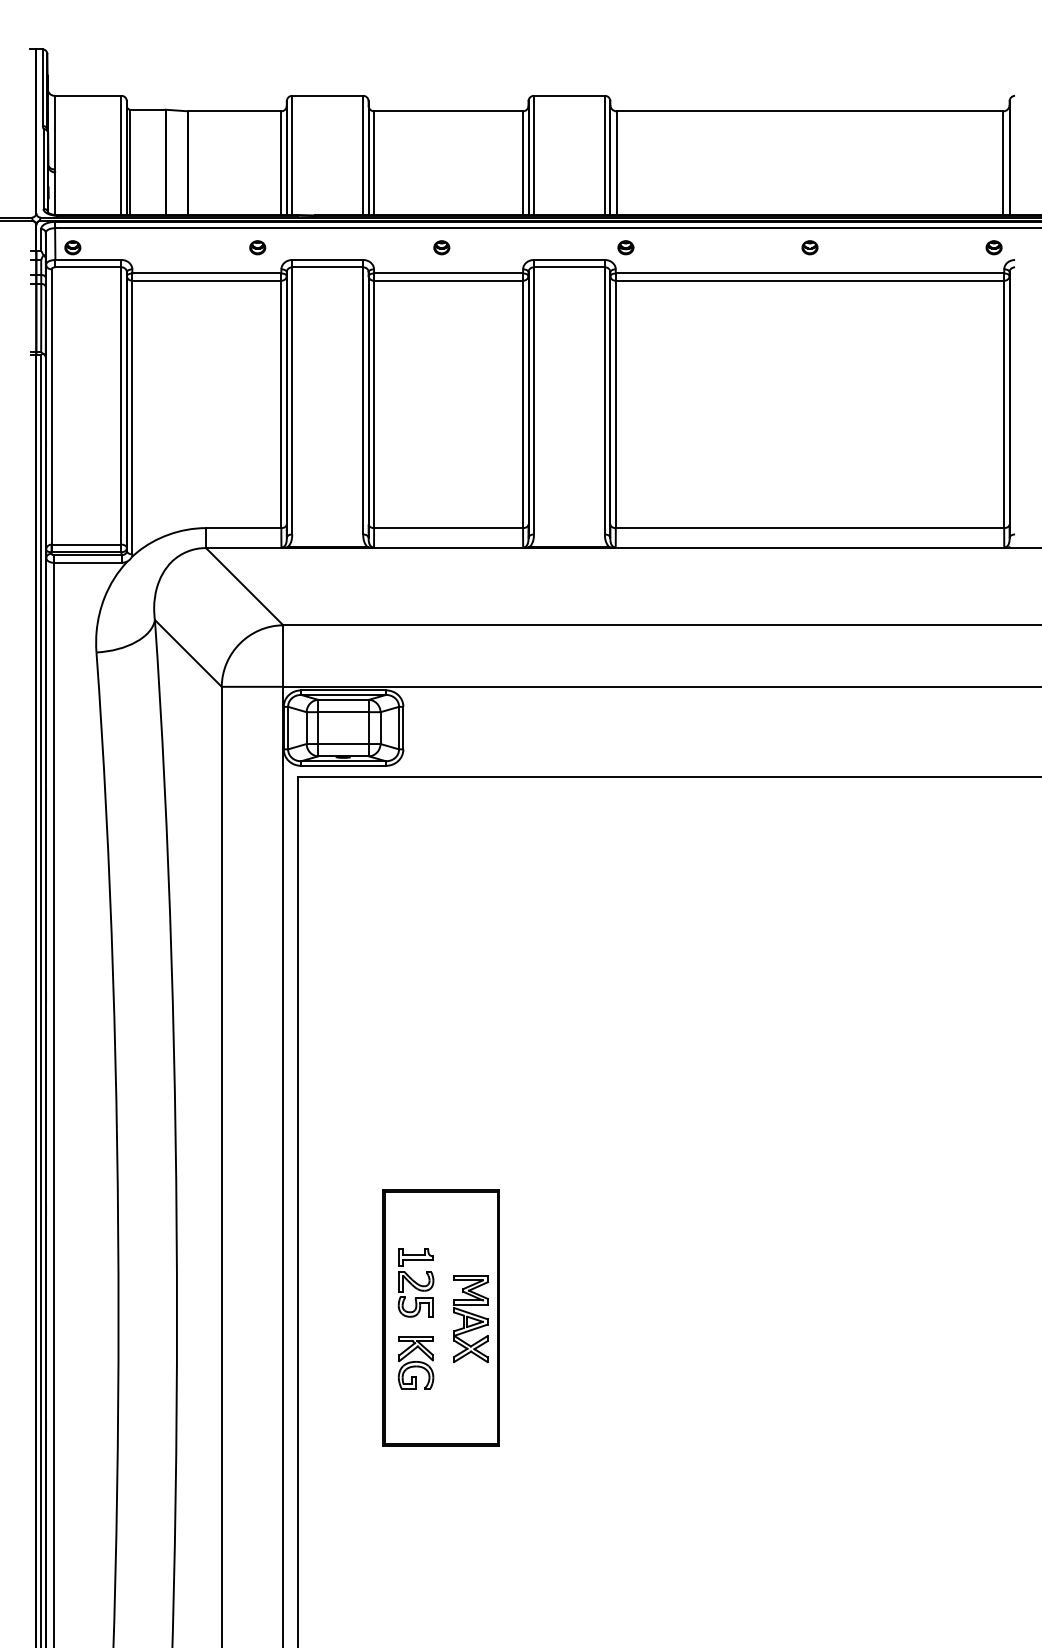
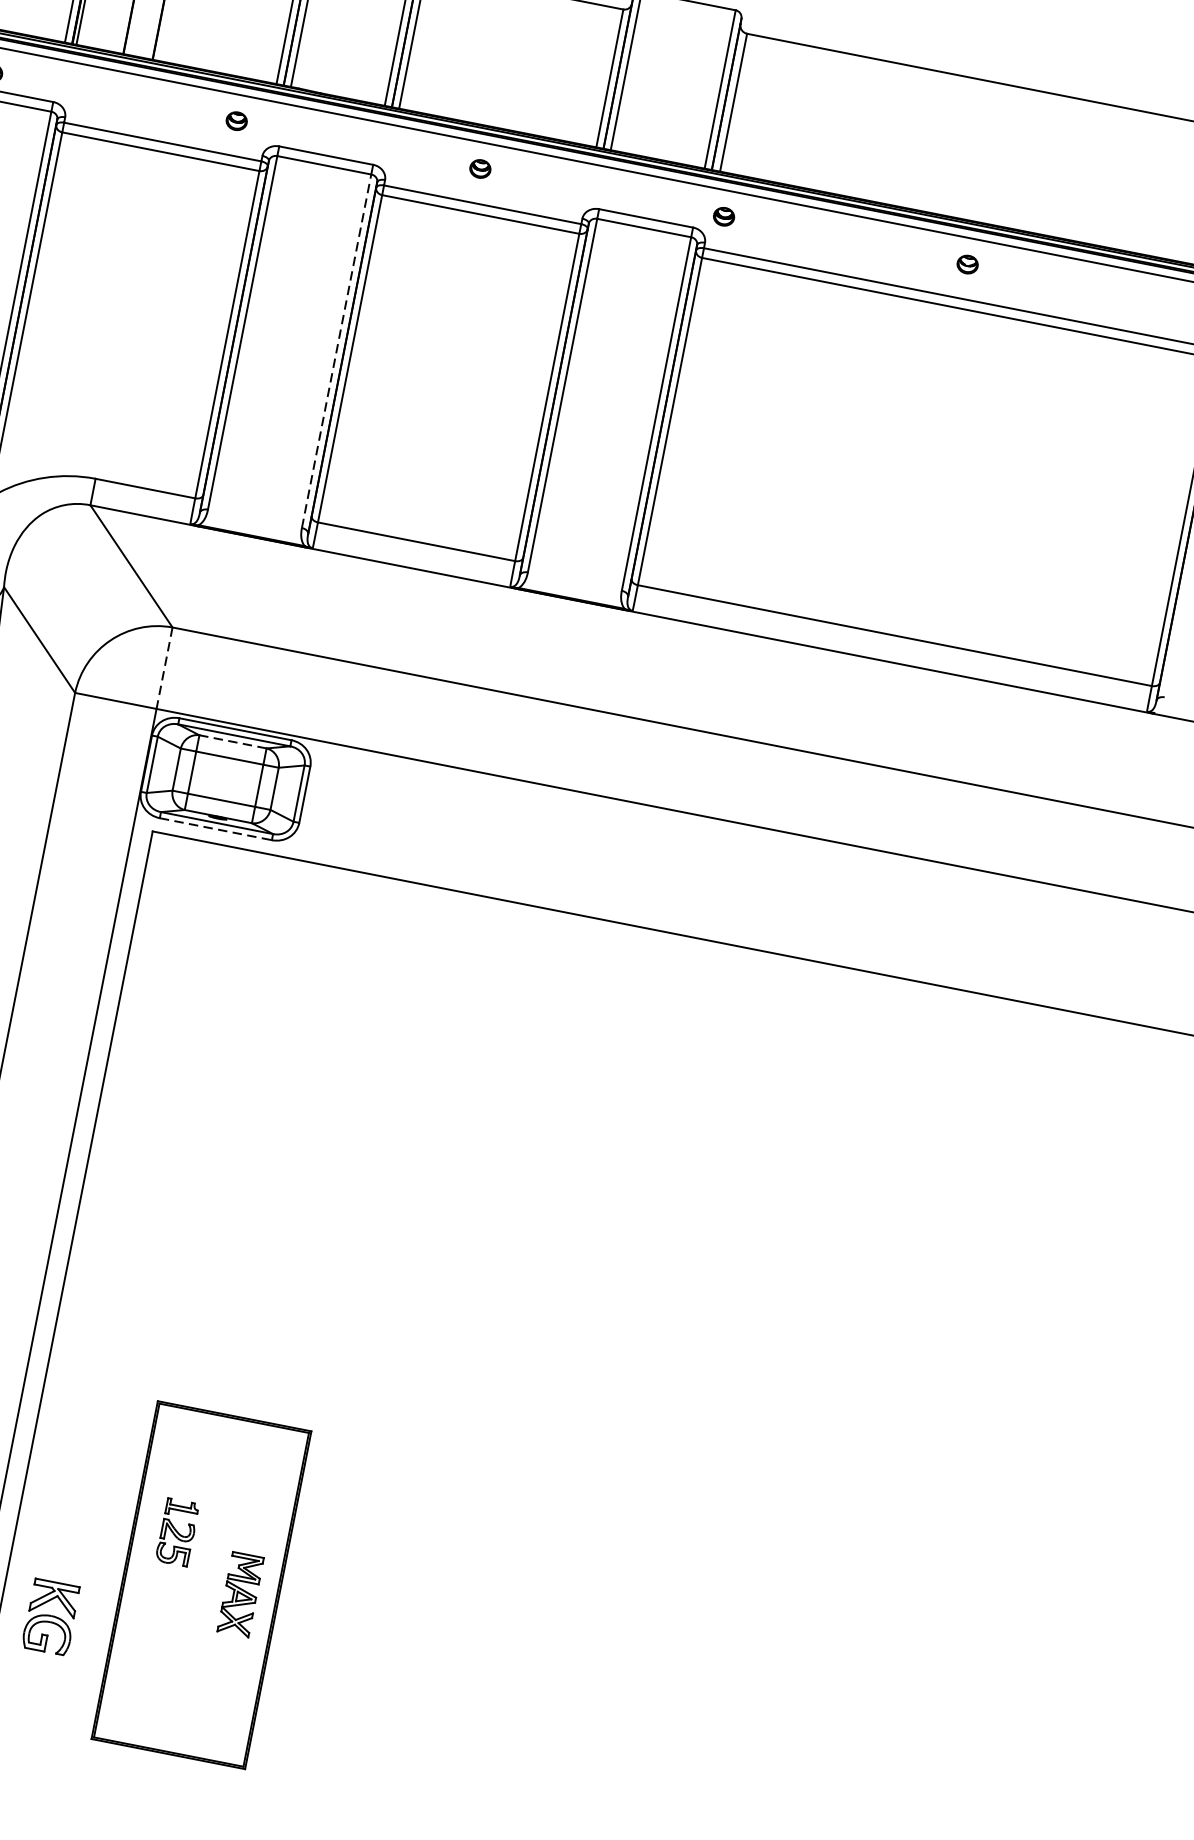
line: (363, 400) -> (337, 350), solid -> dashed
line: (283, 656) -> (164, 668), solid -> dashed
line: (343, 699) -> (232, 741), solid -> dashed
line: (344, 765) -> (217, 828), solid -> dashed
part: (415, 1282) -> (176, 1531), size x0.7
part: (470, 1319) -> (240, 1594), size x0.7
part: (415, 1362) -> (50, 1616), moved

